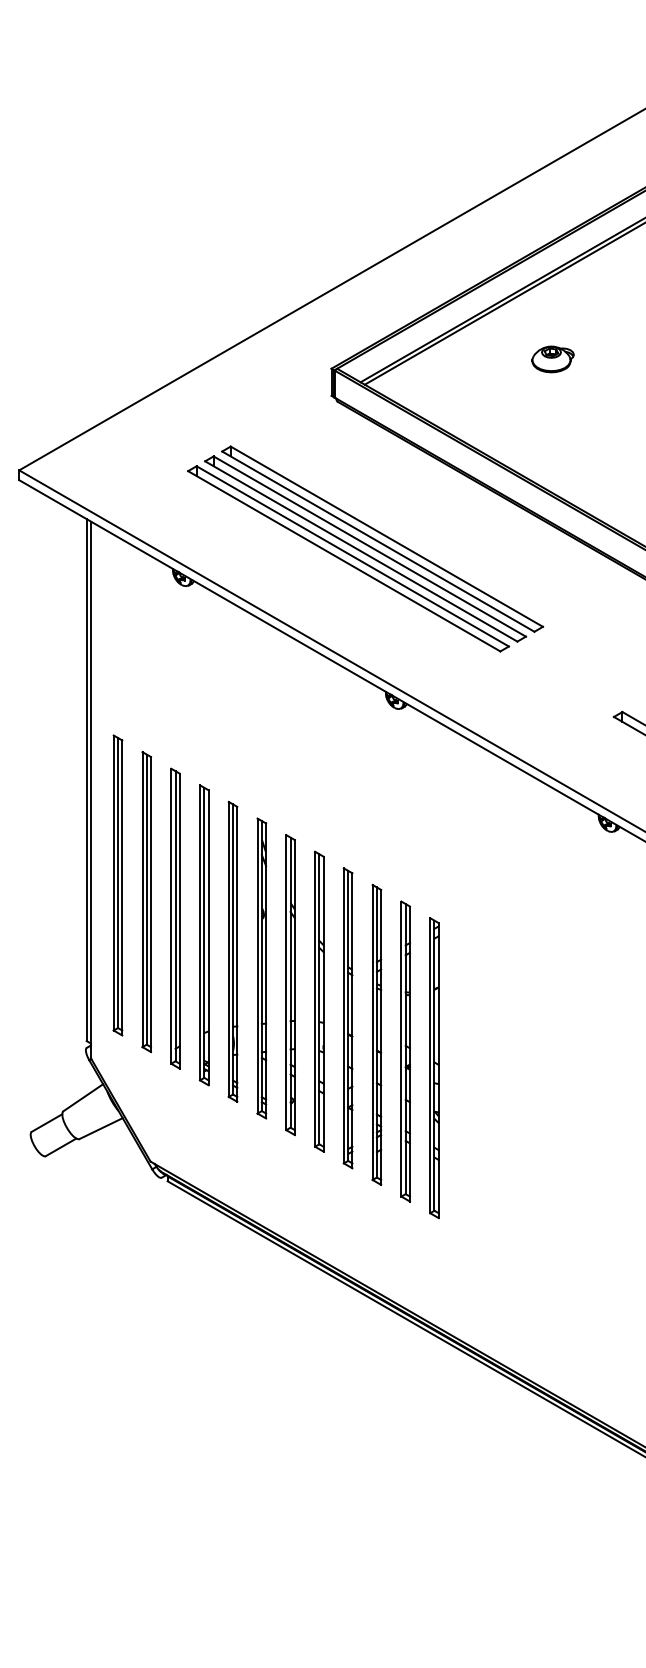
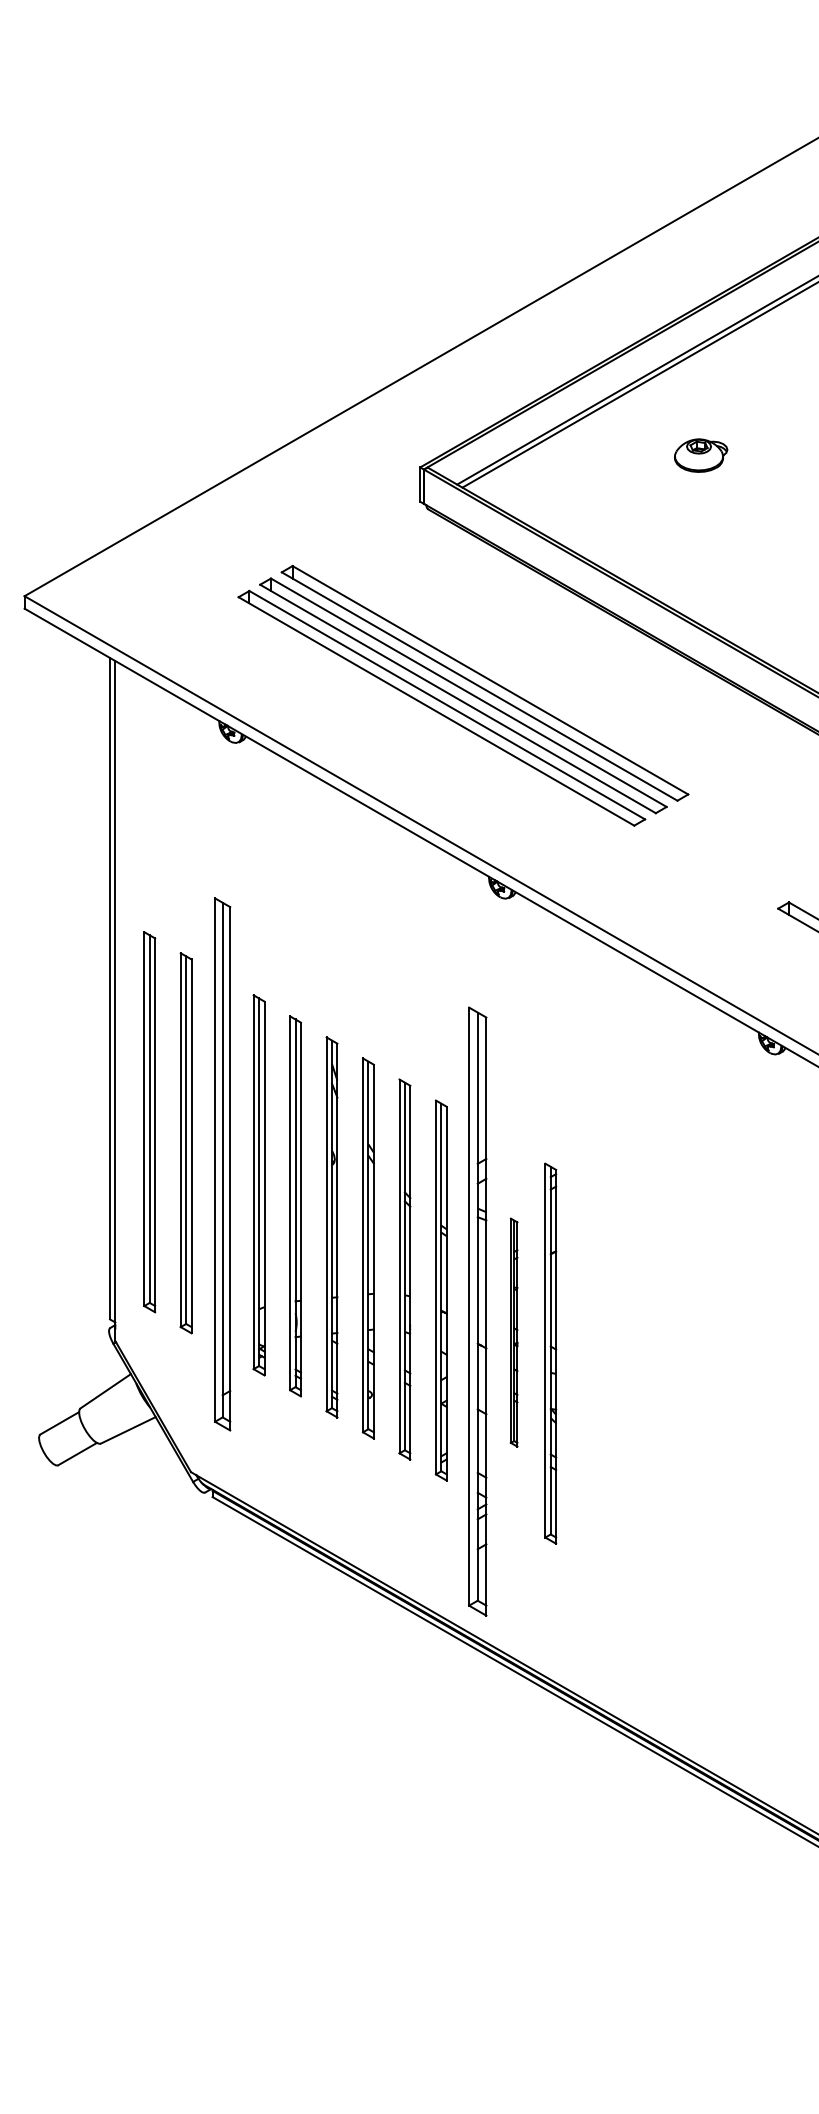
part: (175, 918) -> (222, 1164), size x1.4
part: (376, 1034) -> (477, 1311), size x1.6
part: (405, 1051) -> (514, 1332), size x0.6

